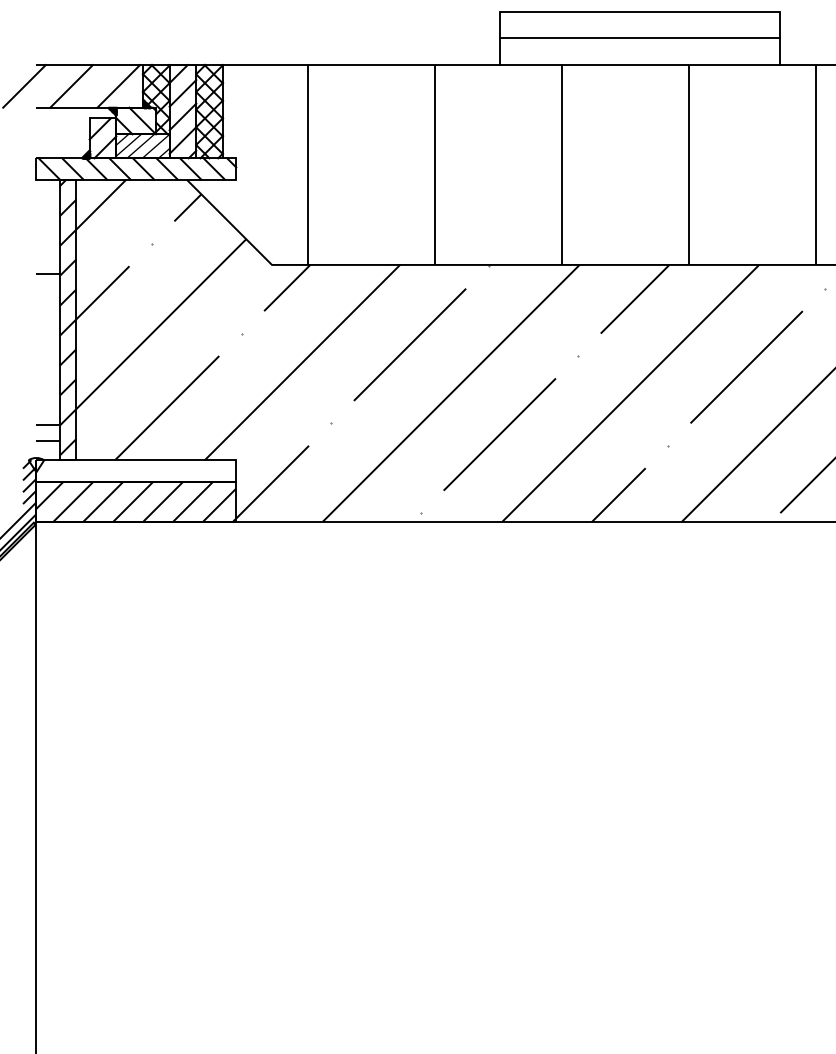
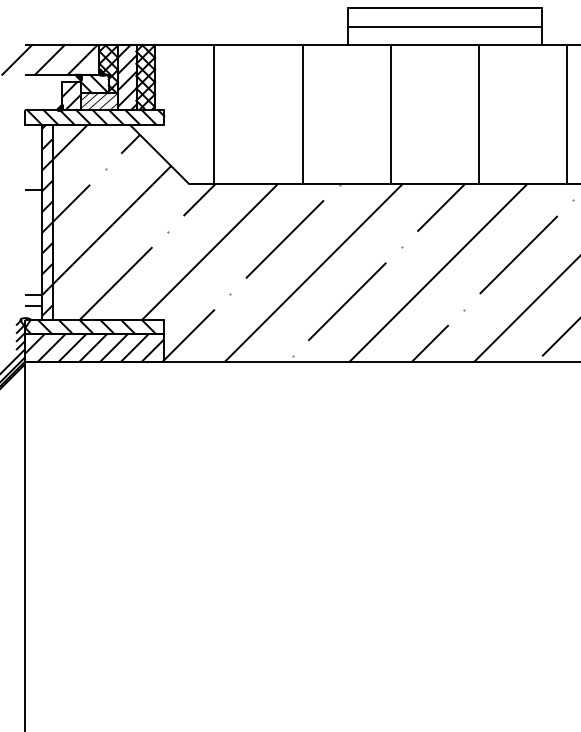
hatch: (135, 470) -> (94, 326), added

